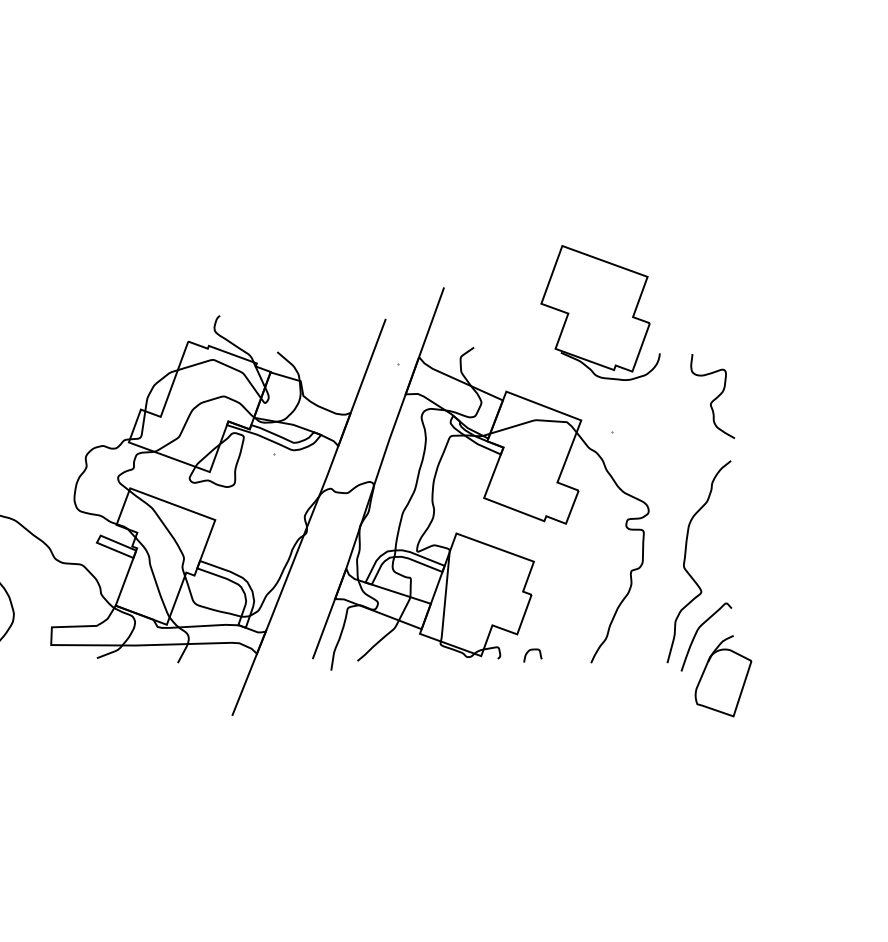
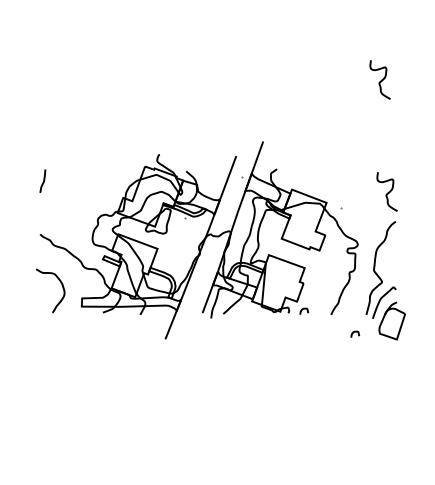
curve: (698, 155) -> (380, 80), added
part: (600, 313) -> (335, 153), removed
curve: (643, 701) -> (355, 332), added

